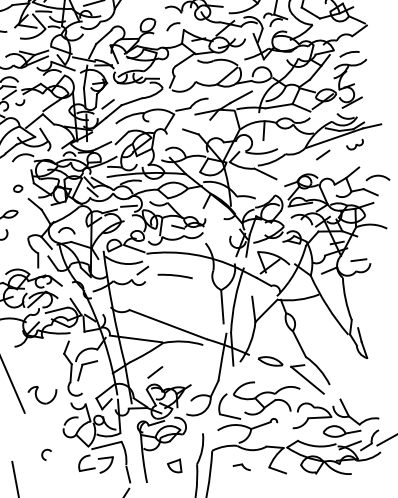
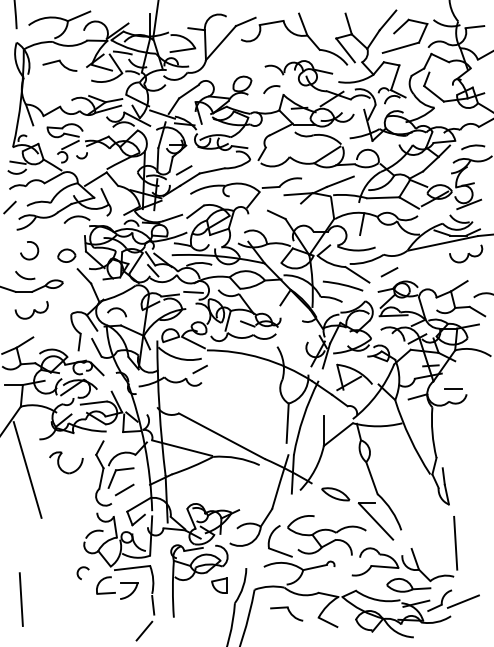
part: (355, 144) -> (466, 253), size x1.67
line: (323, 155) -> (389, 272), moved
part: (17, 188) -> (66, 255), size x1.67
arc: (174, 276) -> (342, 285), moved
line: (155, 372) -> (124, 489), moved
line: (376, 389) -> (455, 542), added
part: (37, 395) -> (59, 462), moved
arc: (42, 455) -> (78, 573), moved
part: (174, 466) -> (219, 585), moved
part: (241, 467) -> (286, 613), size x1.67

